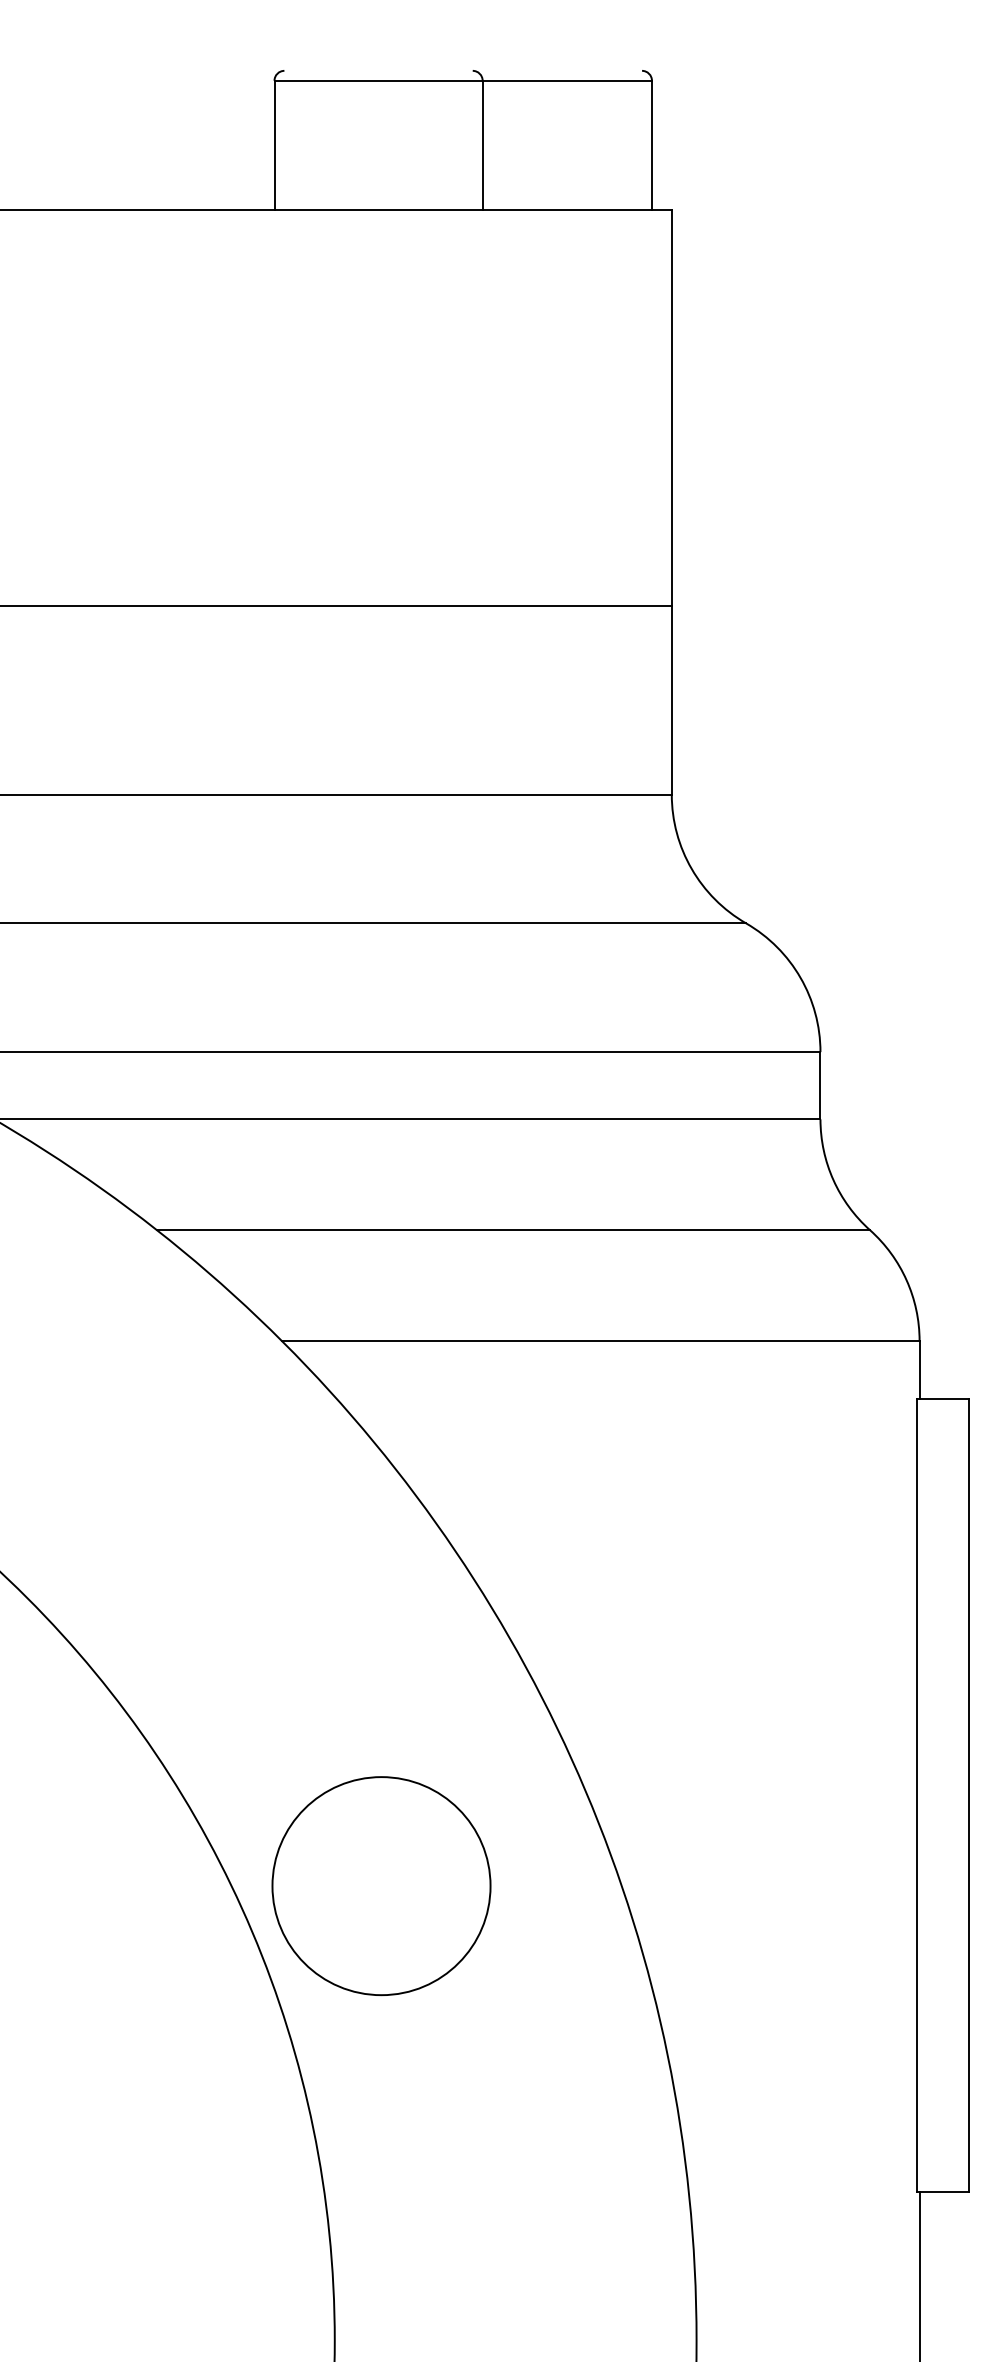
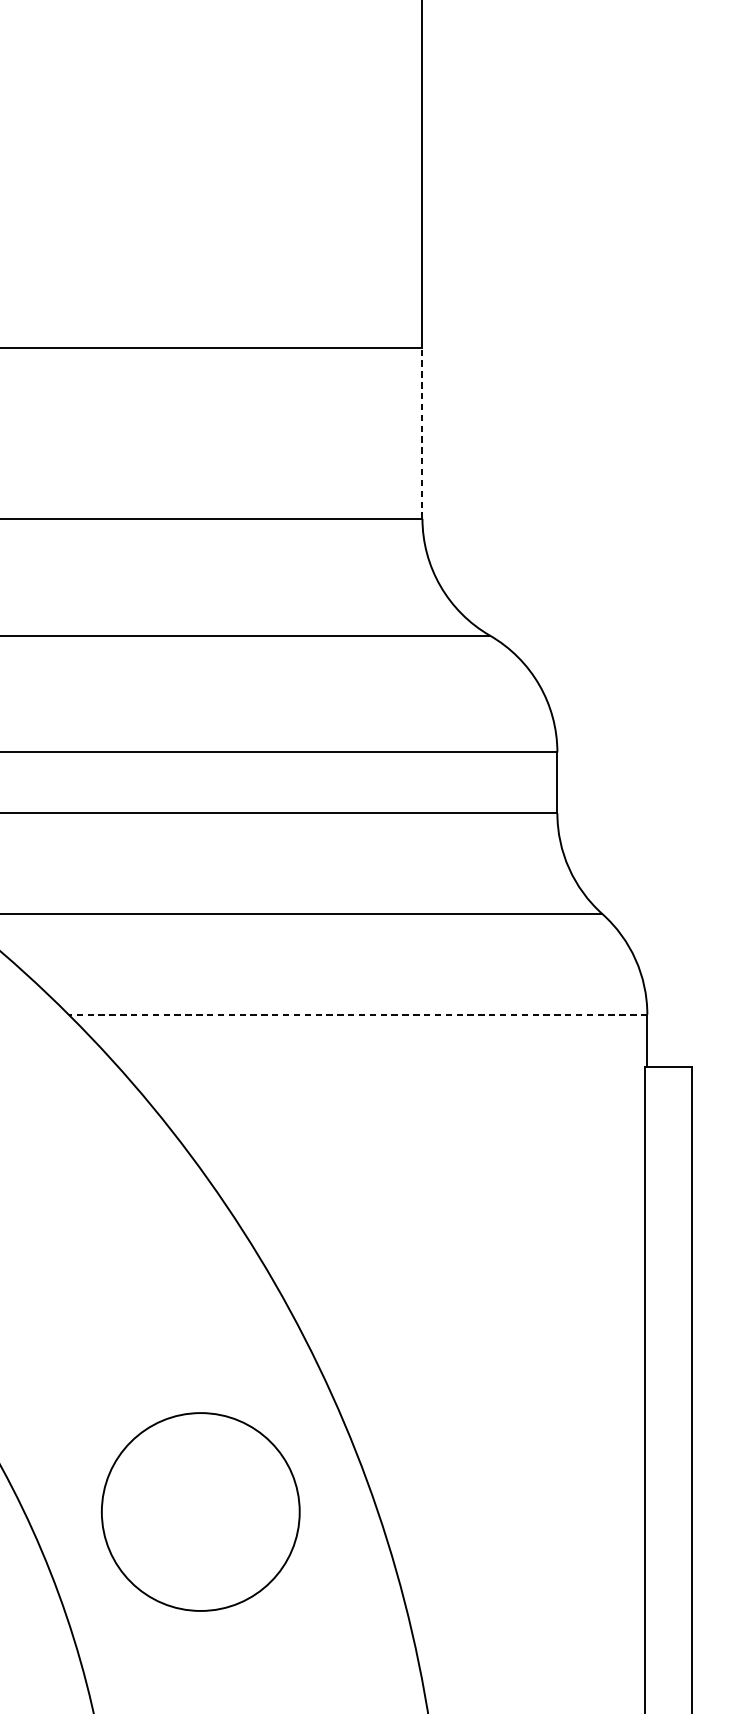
line: (671, 699) -> (422, 432), solid -> dashed
line: (600, 1340) -> (357, 1014), solid -> dashed
circle: (381, 1886) -> (200, 1512), moved

